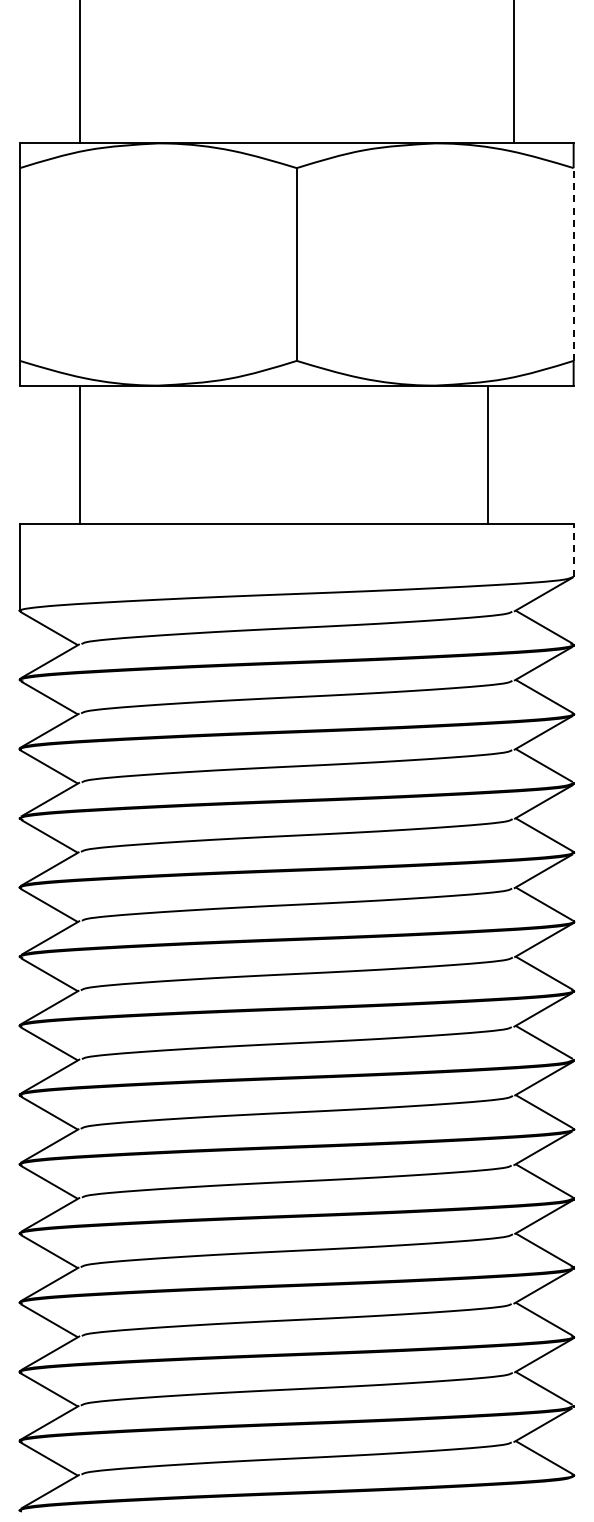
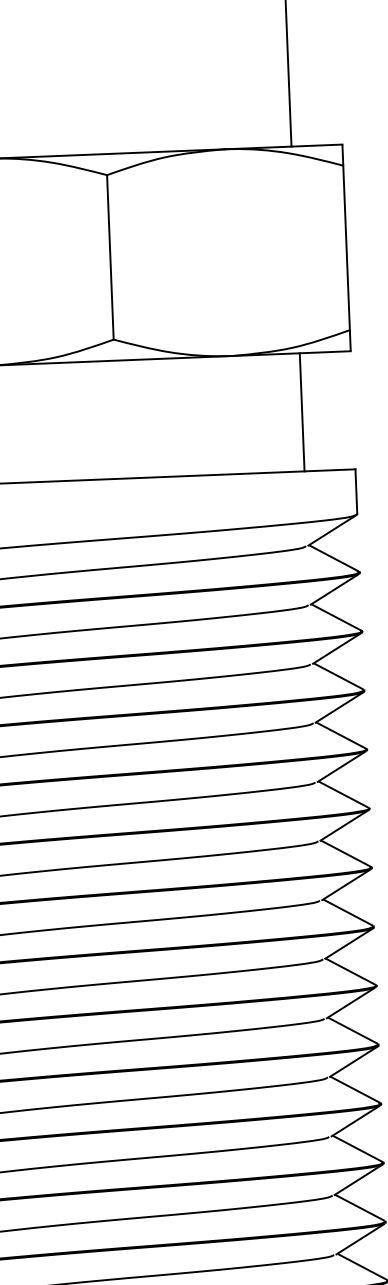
line: (573, 264) -> (346, 247), dashed -> solid
line: (487, 454) -> (301, 412), moved
line: (573, 549) -> (356, 491), dashed -> solid

